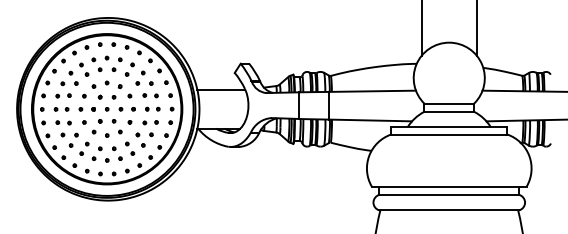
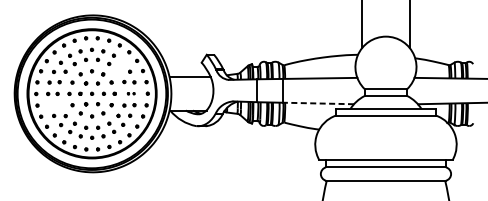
part: (140, 77) -> (120, 66), removed
part: (152, 108) -> (131, 93), size x0.6
line: (370, 120) -> (318, 103), solid -> dashed
part: (63, 122) -> (54, 105), removed

